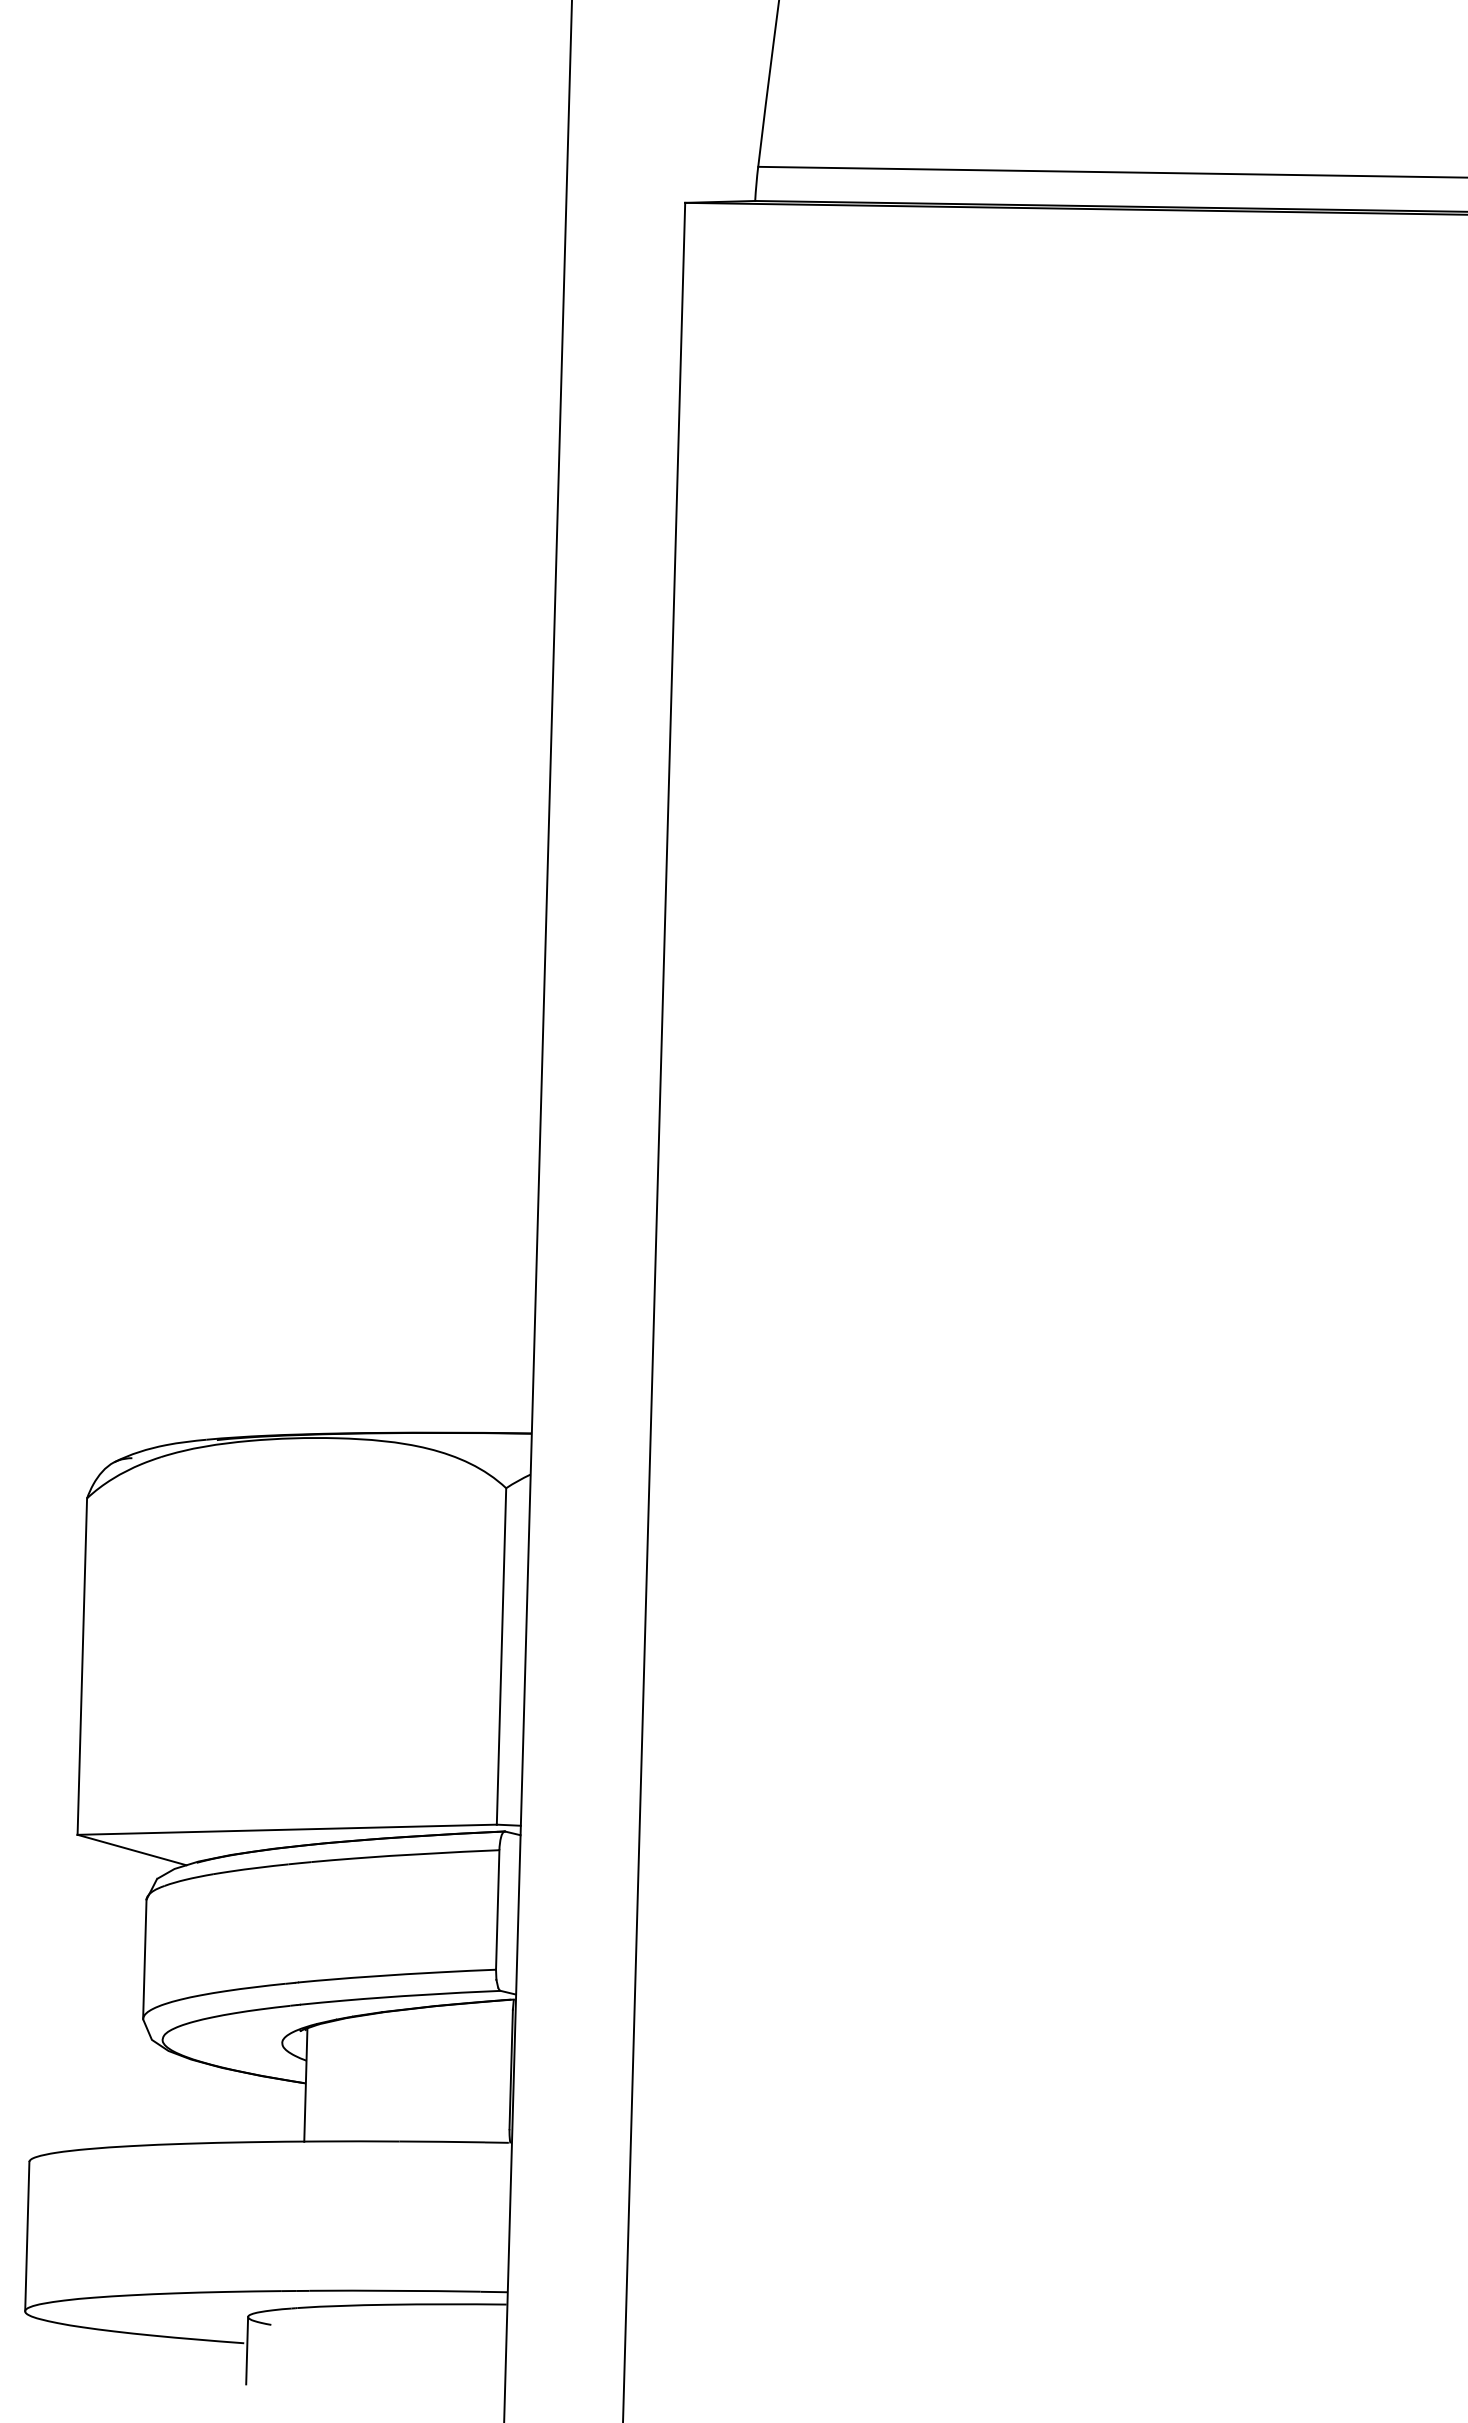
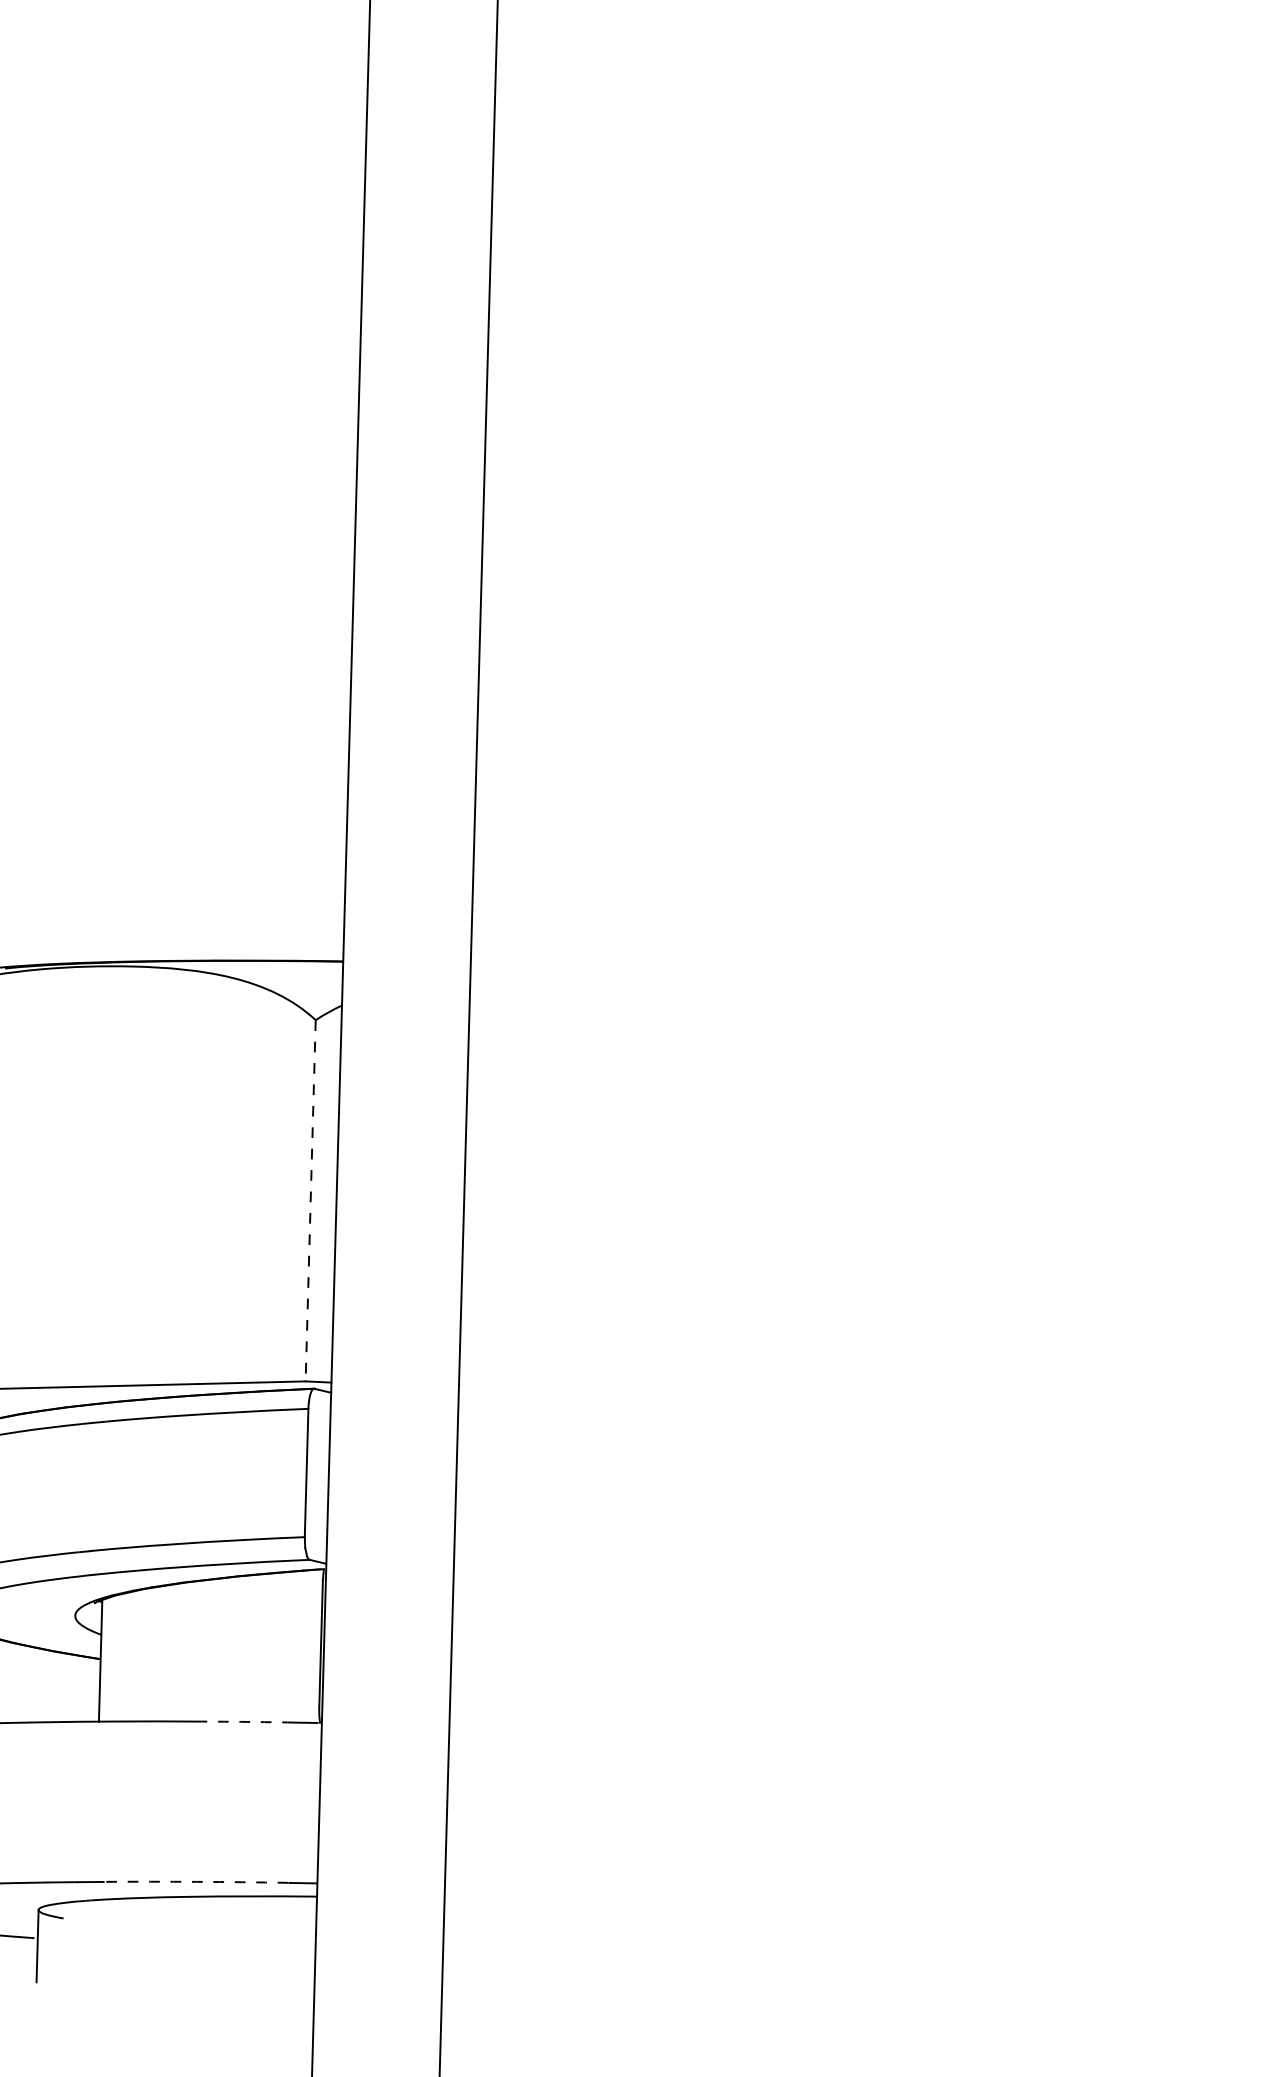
line: (501, 1656) -> (310, 1200), solid -> dashed
arc: (442, 2141) -> (247, 1721), solid -> dashed
arc: (395, 2290) -> (196, 1881), solid -> dashed

